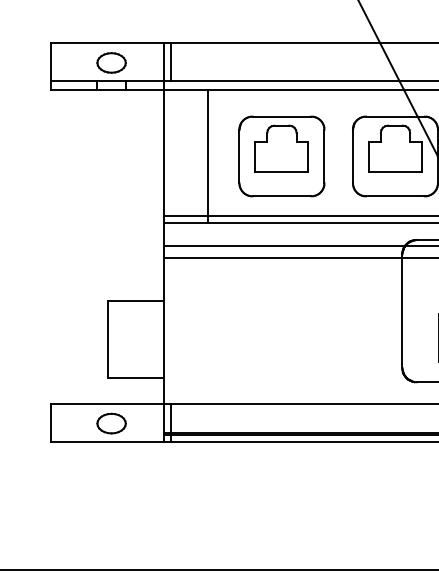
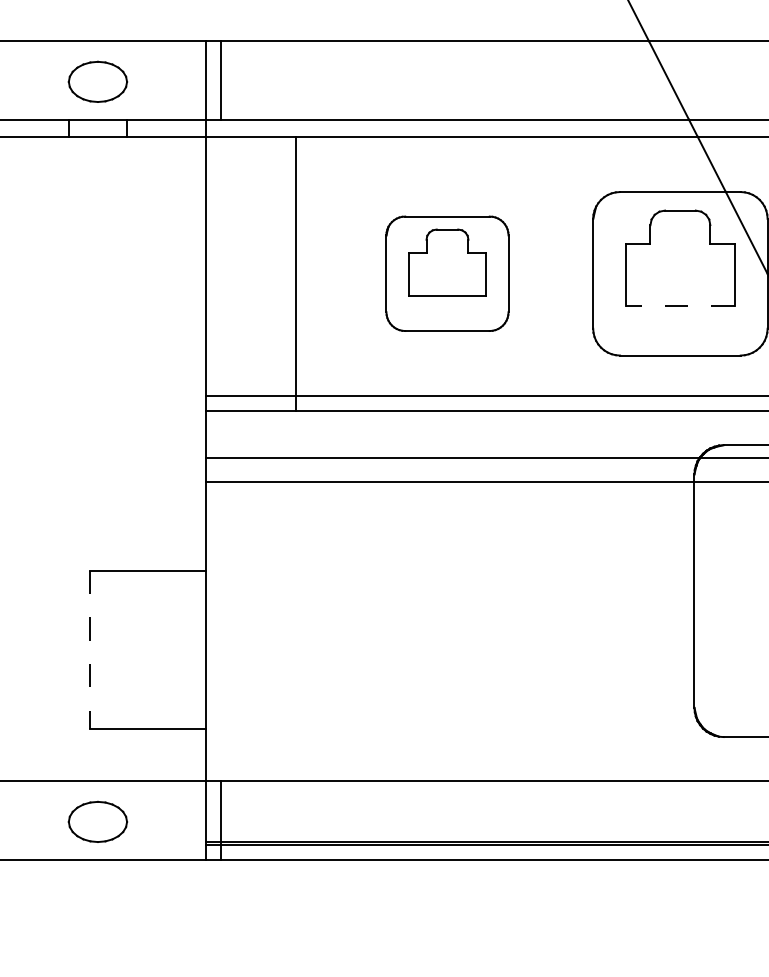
part: (281, 156) -> (446, 273), size x0.7
line: (394, 172) -> (678, 306), solid -> dashed
line: (107, 339) -> (89, 649), solid -> dashed

